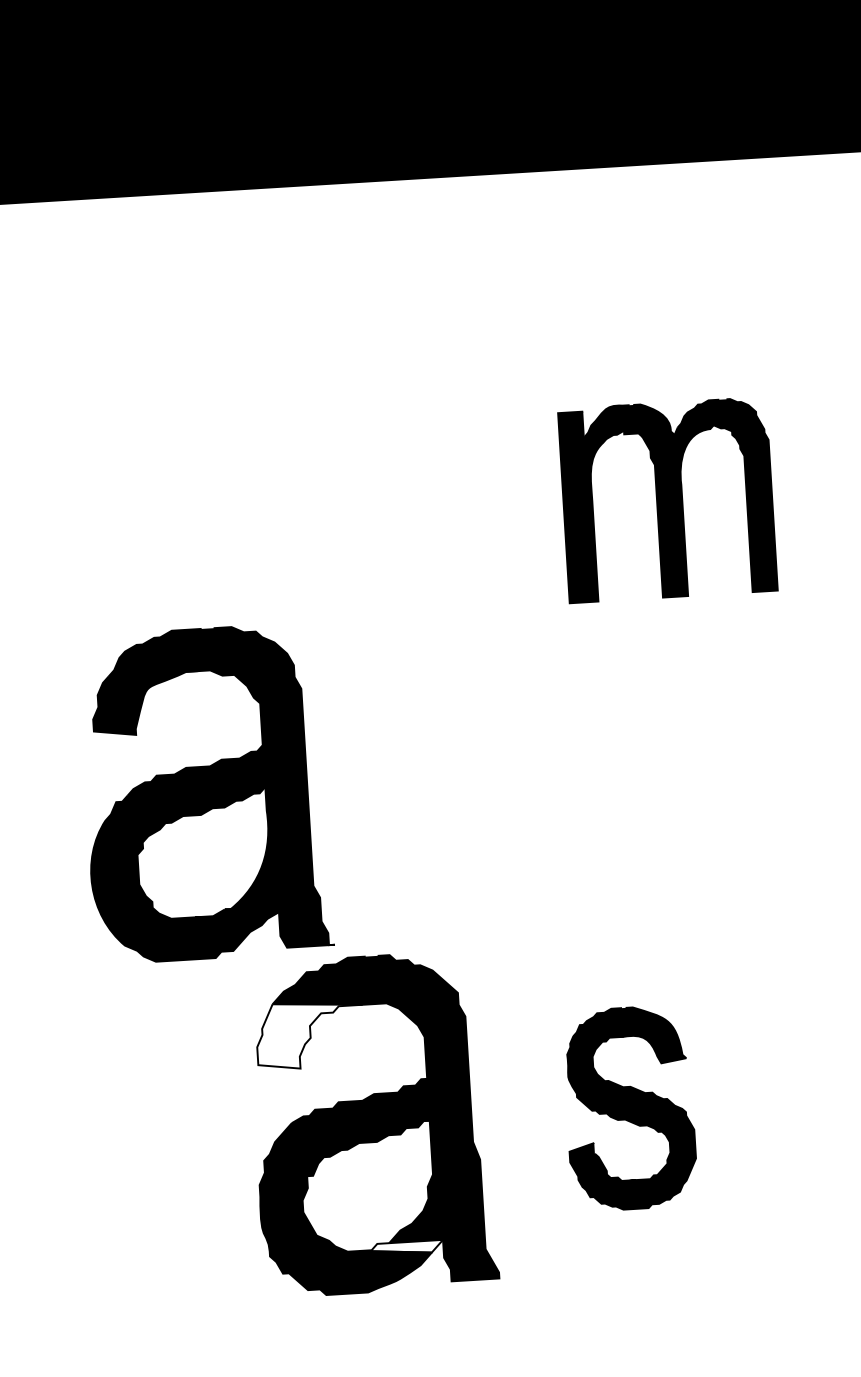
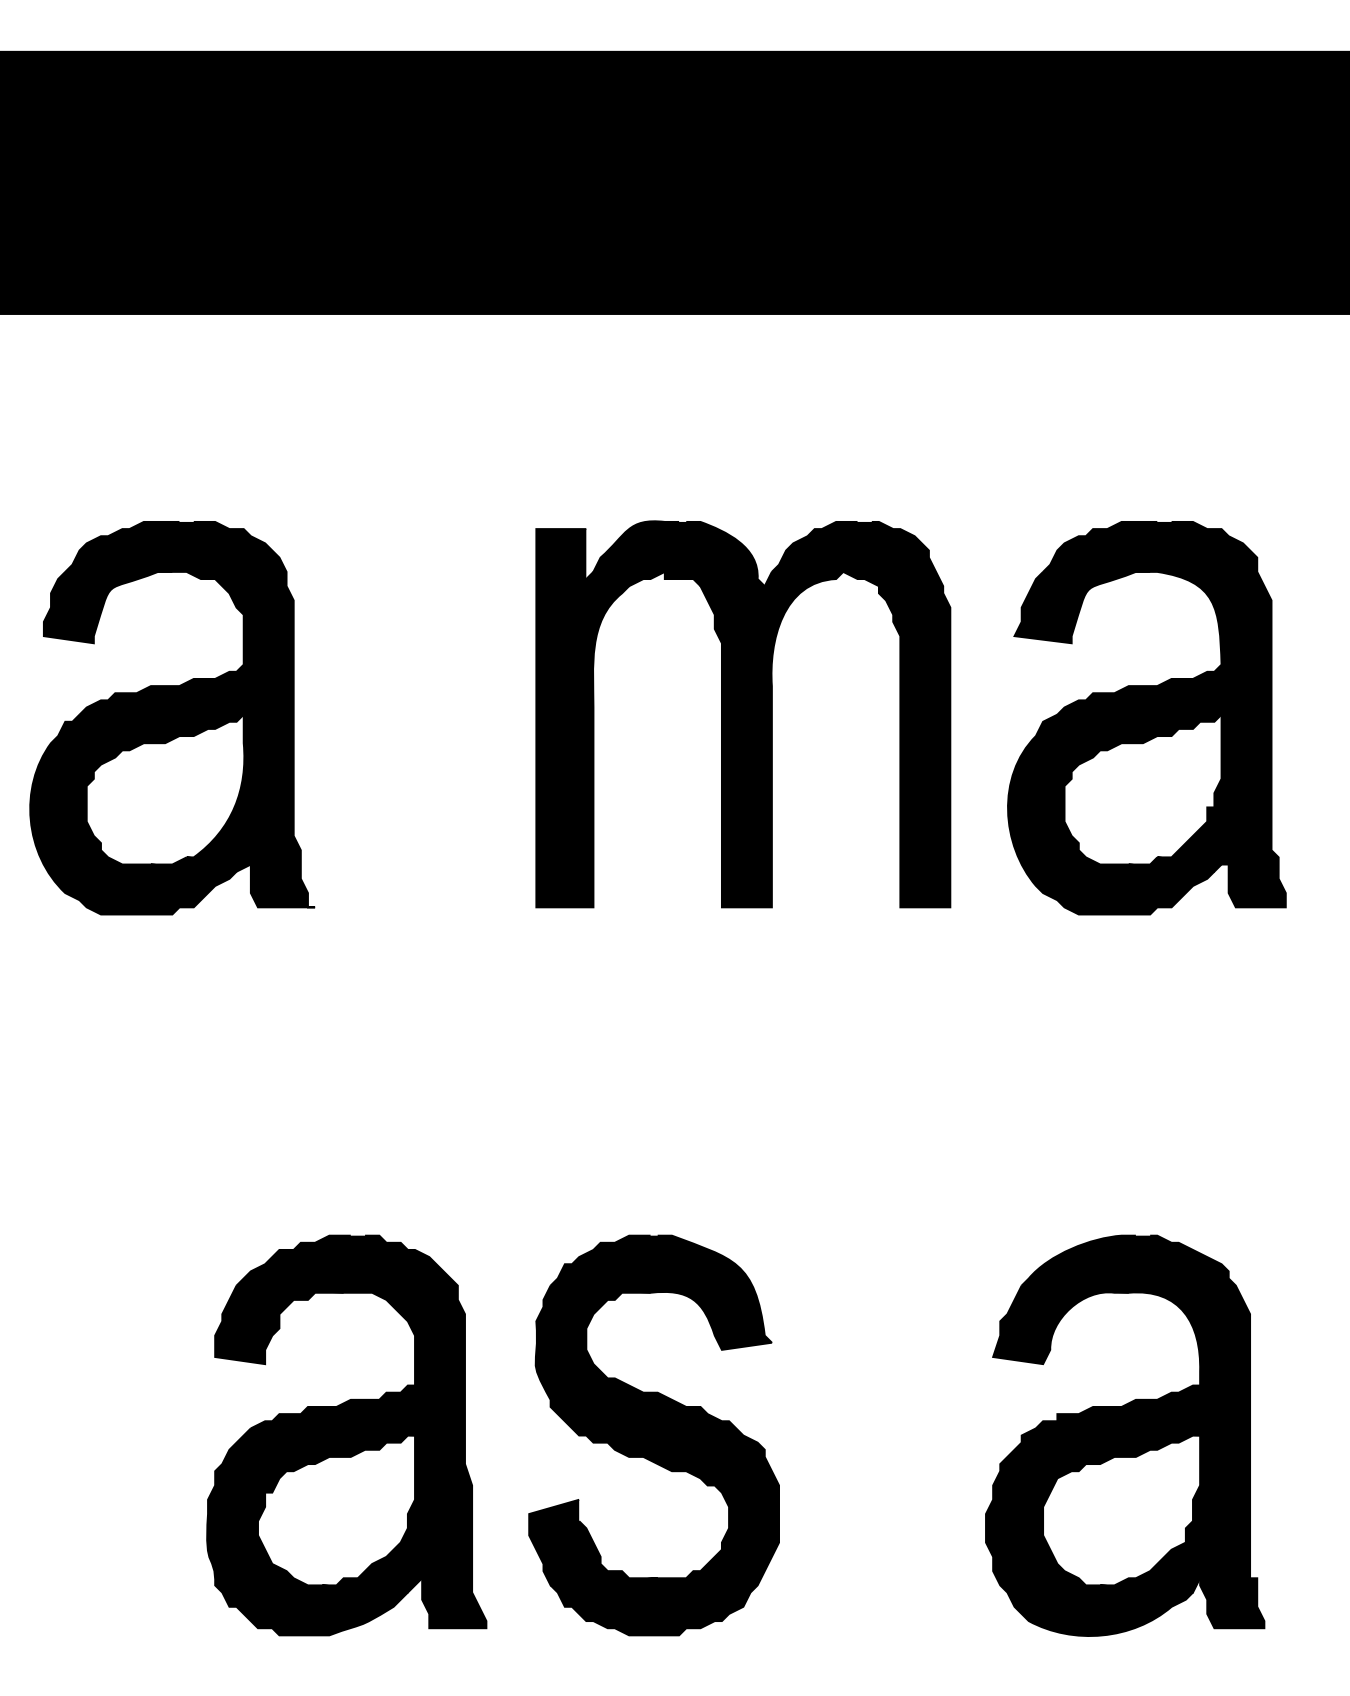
part: (667, 499) -> (743, 714), size x1.67
part: (205, 793) -> (172, 718), moved
fill: (310, 1034) -> (279, 1324), added
part: (629, 1108) -> (653, 1435), size x1.67
fill: (401, 1248) -> (372, 1585), added

